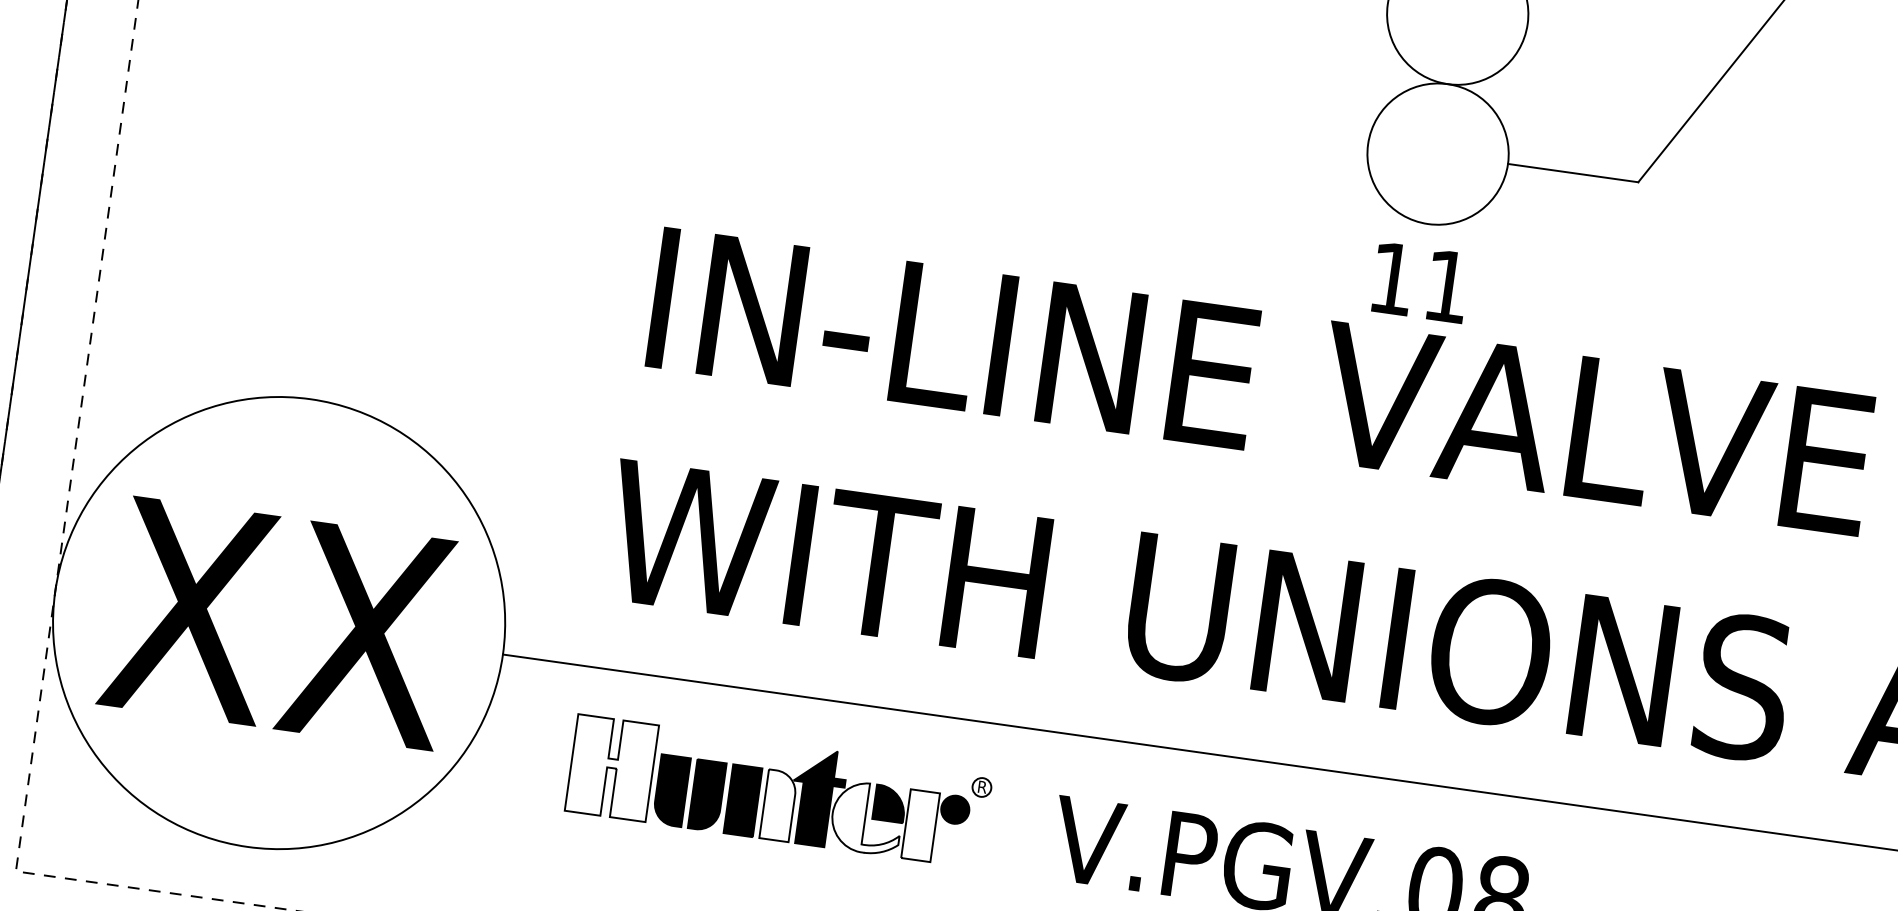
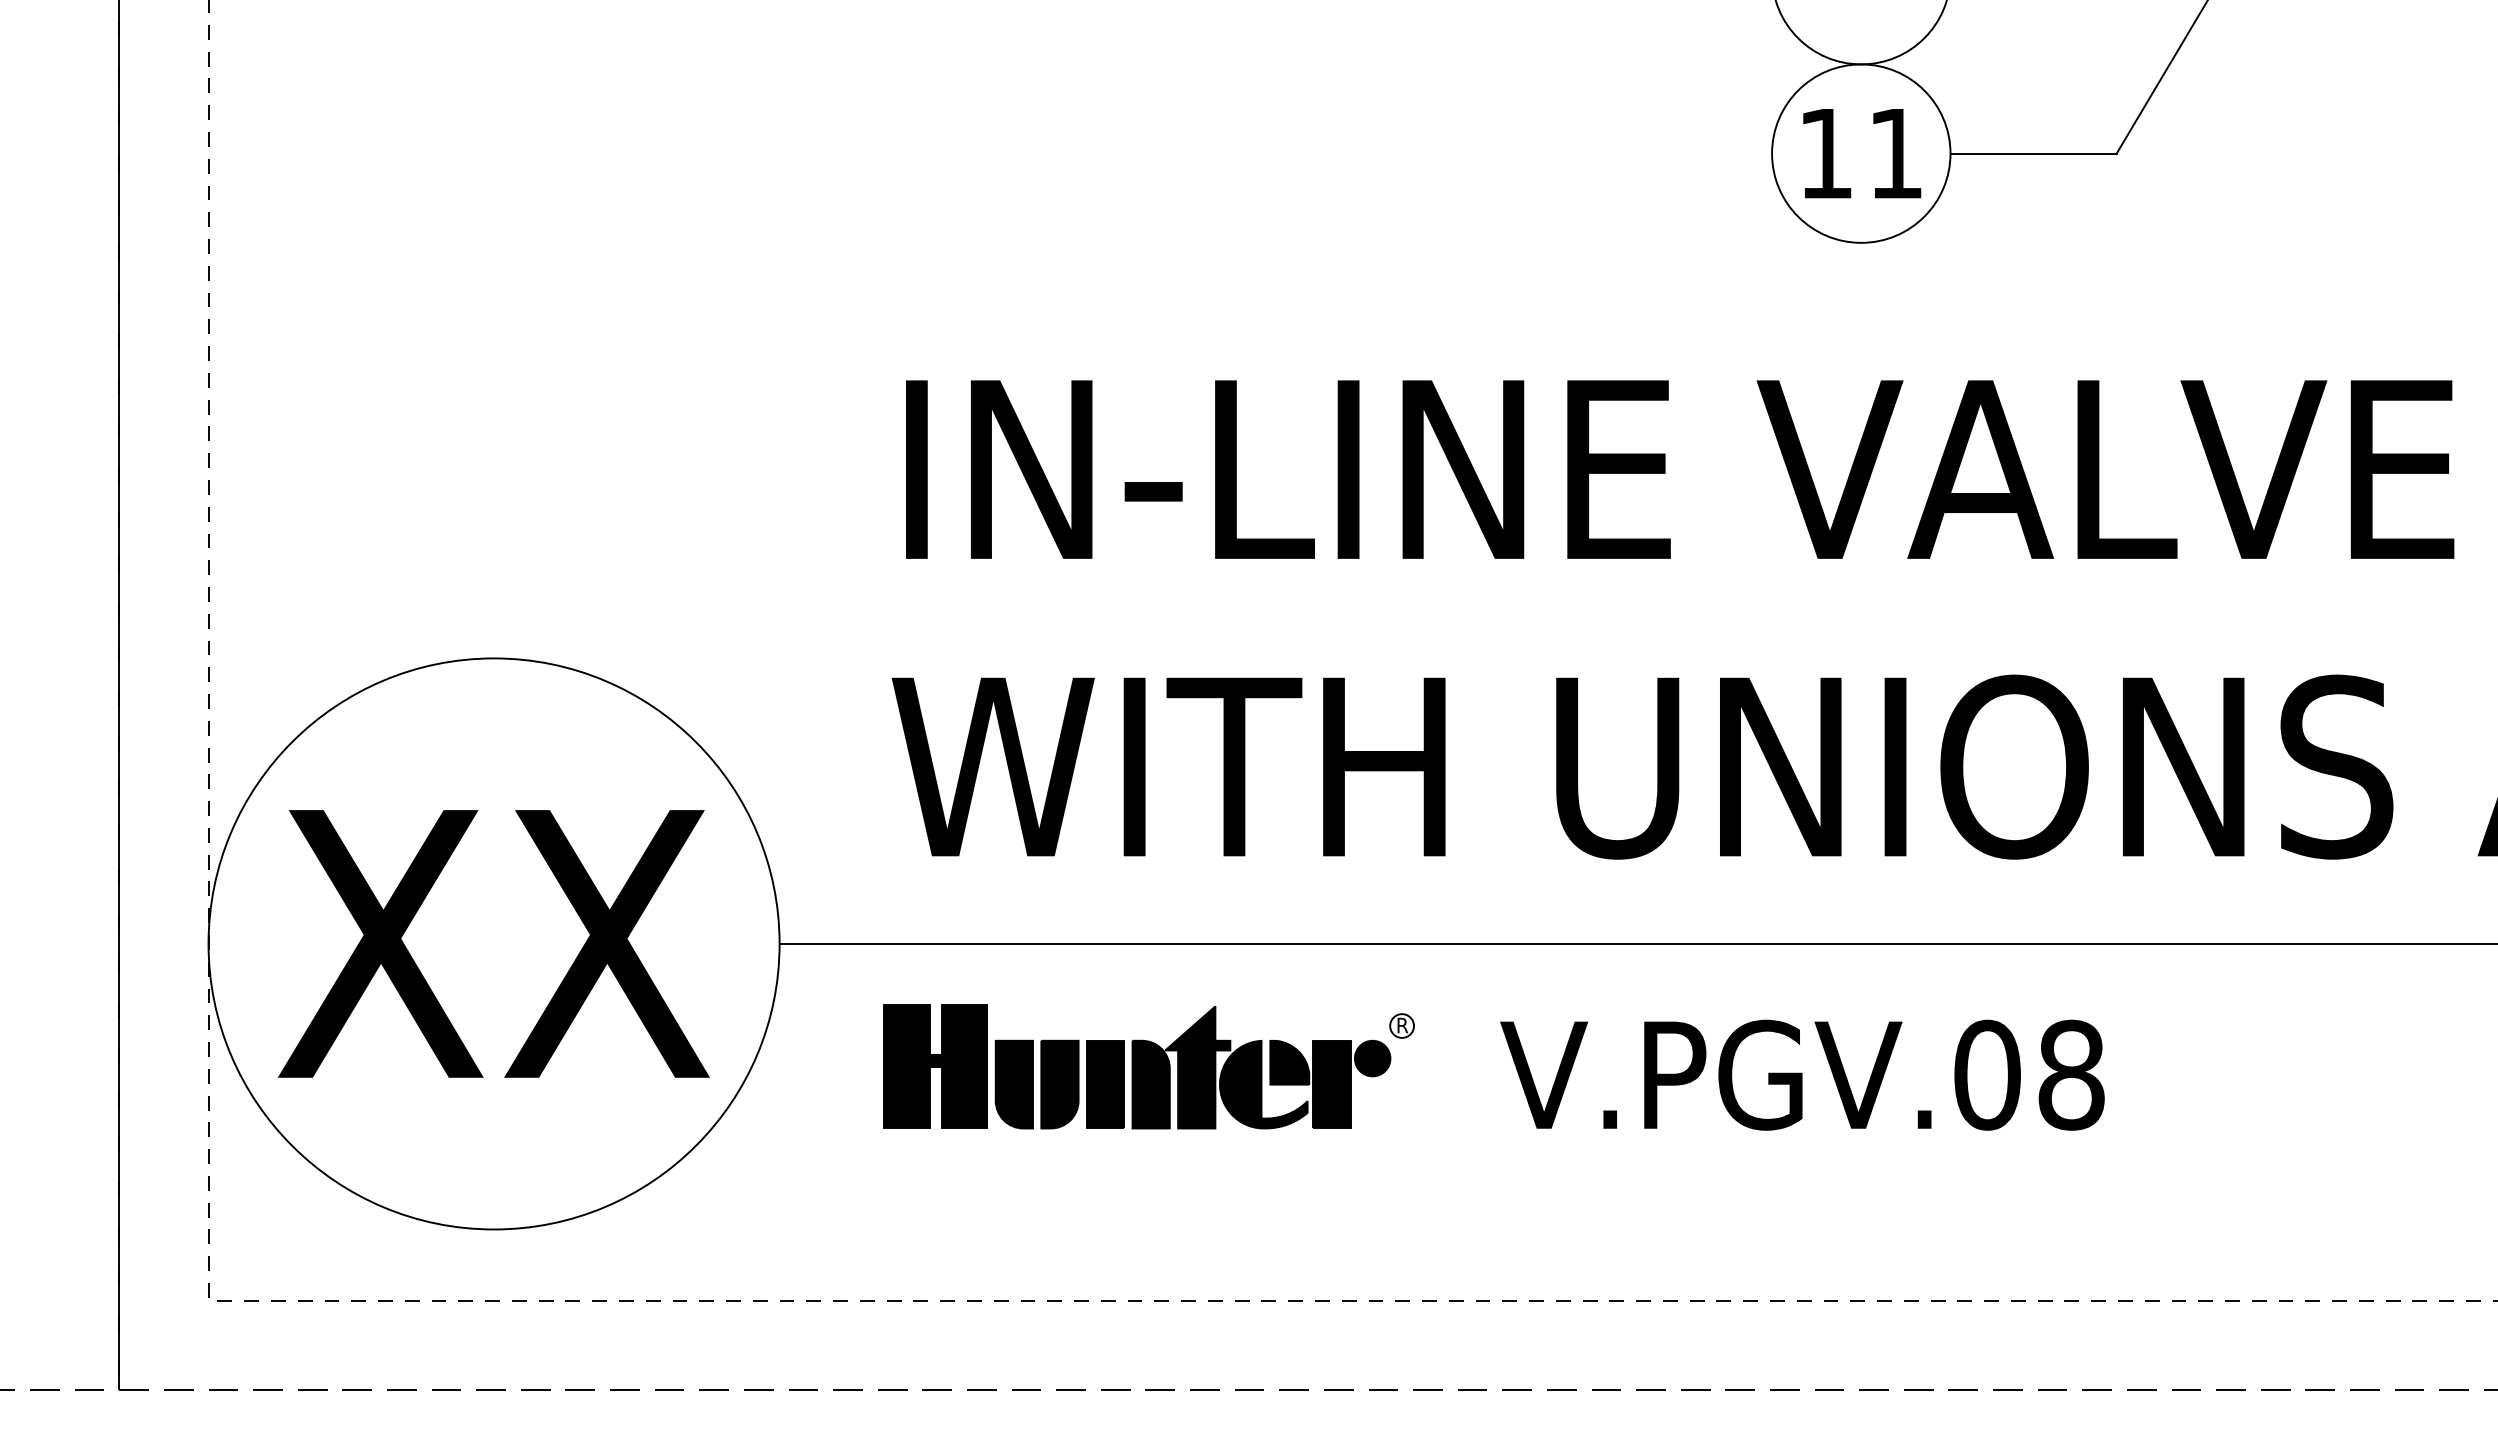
text: (1420, 282) -> (1862, 153), moved
fill: (611, 767) -> (935, 1066), added
fill: (778, 805) -> (1150, 1084), added
fill: (866, 818) -> (1263, 1084), added
fill: (920, 825) -> (1331, 1084), added

